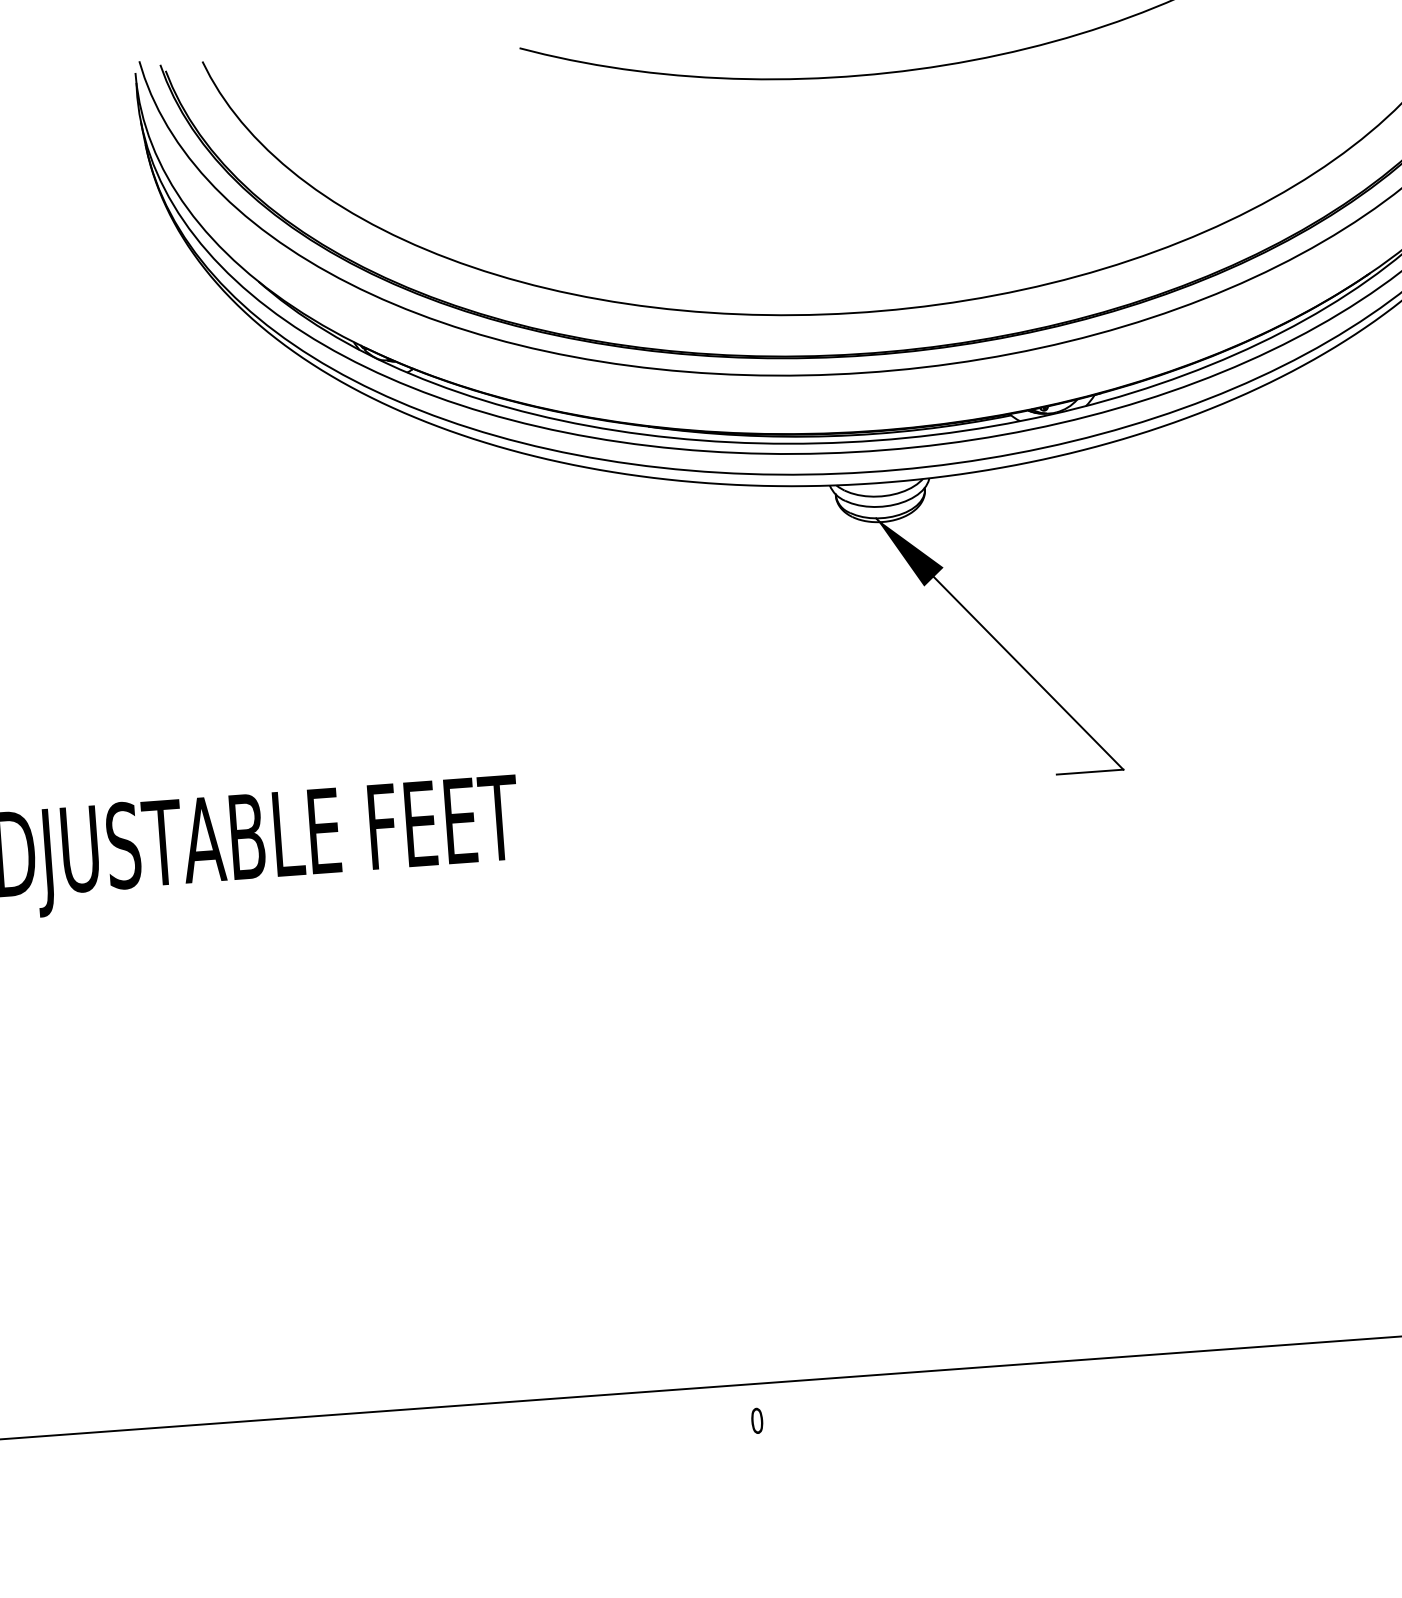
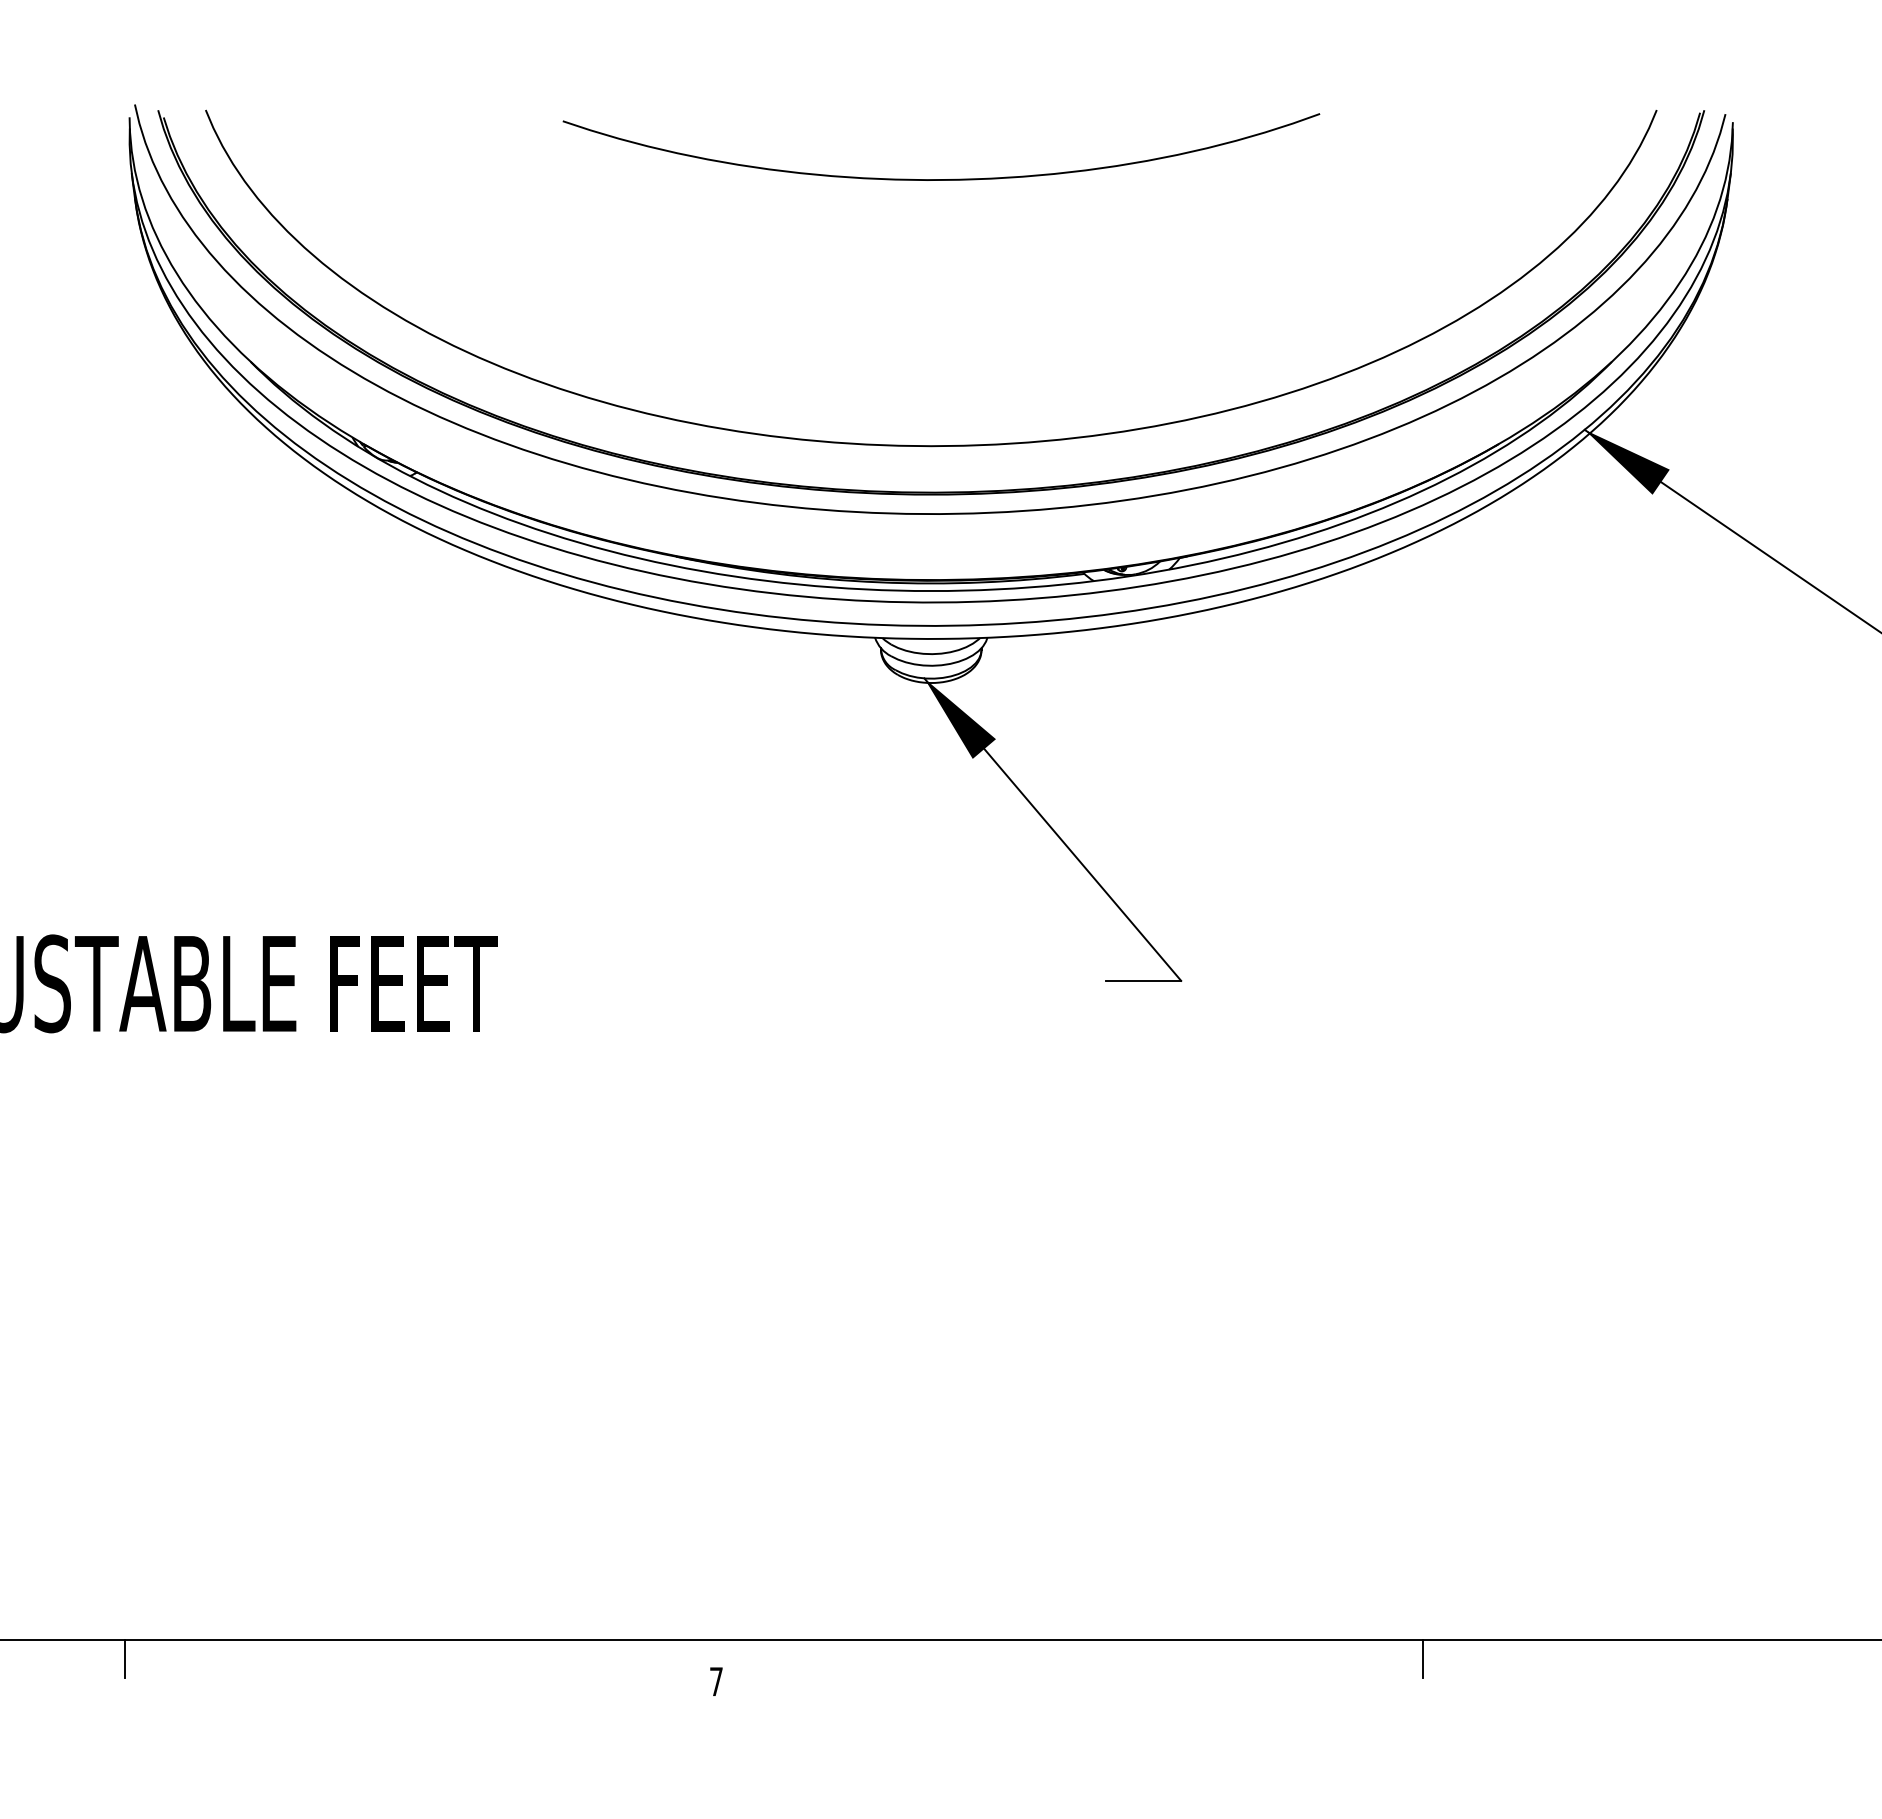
line: (1381, 1355) -> (1422, 1659), added
text: (757, 1420) -> (716, 1681), 0 -> 7
line: (231, 1439) -> (124, 1659), added

